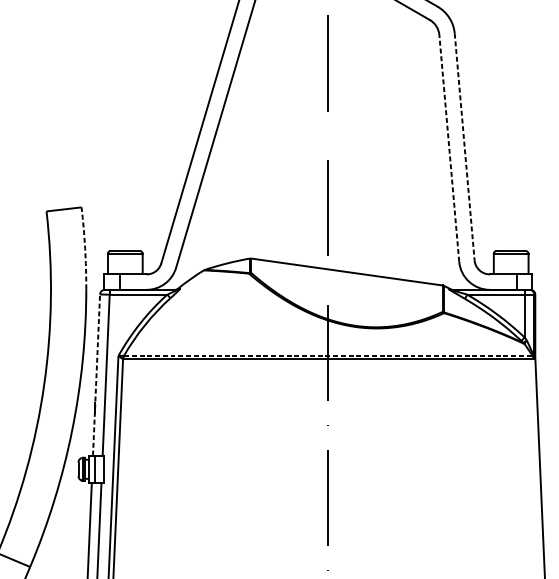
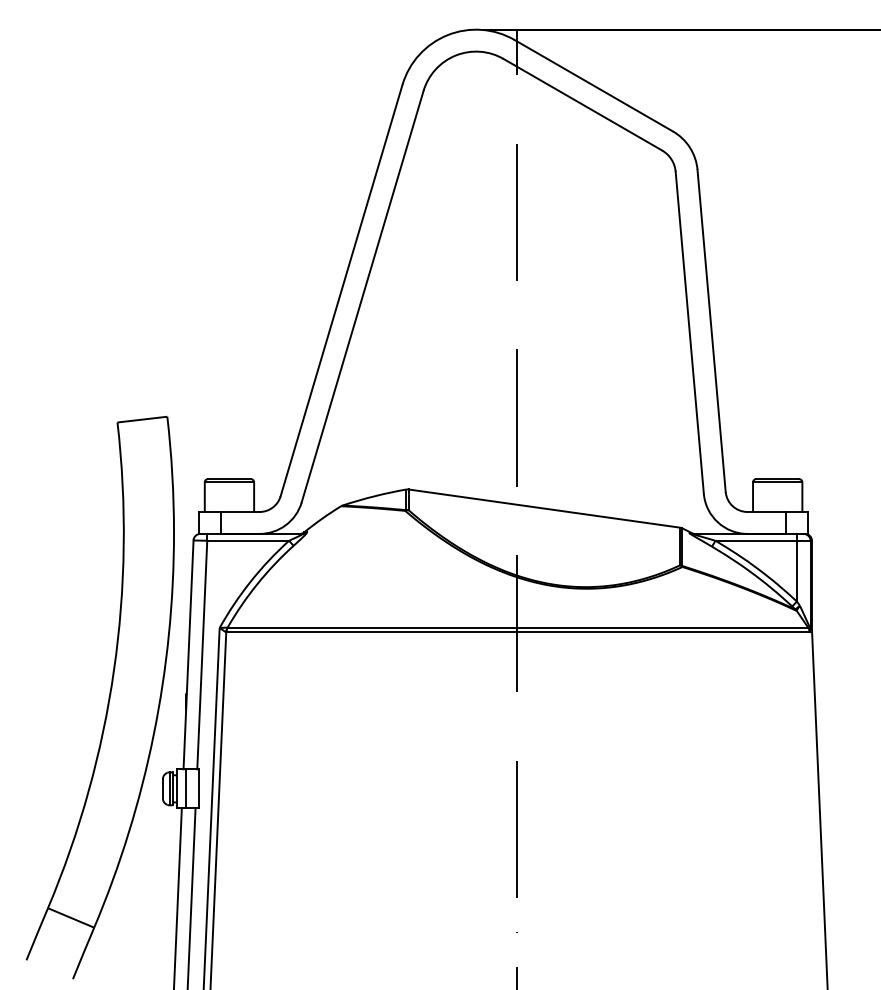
line: (464, 146) -> (711, 330), dashed -> solid
line: (449, 148) -> (689, 332), dashed -> solid
arc: (85, 248) -> (172, 474), dashed -> solid
line: (328, 355) -> (518, 627), dashed -> solid
line: (96, 374) -> (188, 654), dashed -> solid

